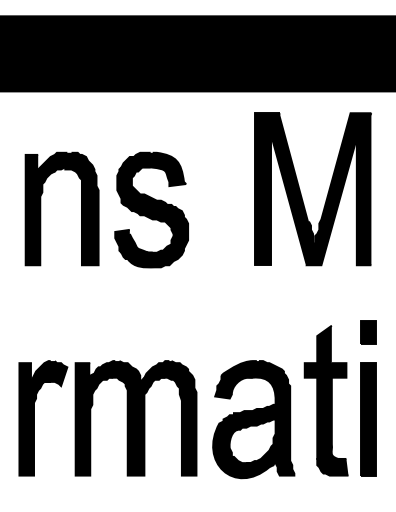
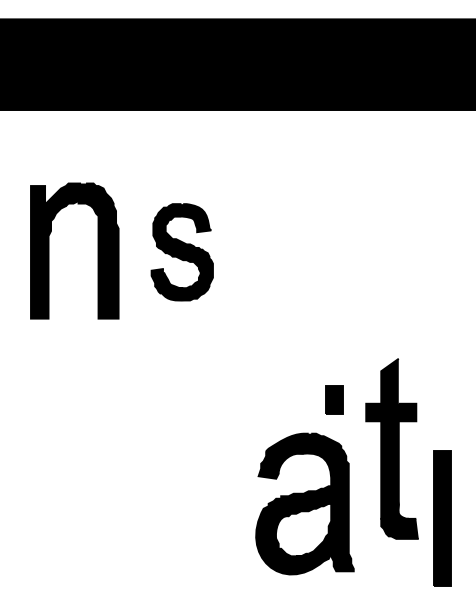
part: (301, 193) -> (362, 232), removed
part: (151, 209) -> (182, 251), size x0.7
part: (368, 332) -> (334, 399), moved
part: (325, 400) -> (391, 448), moved
part: (91, 418) -> (110, 502), removed
part: (368, 419) -> (442, 518), moved

